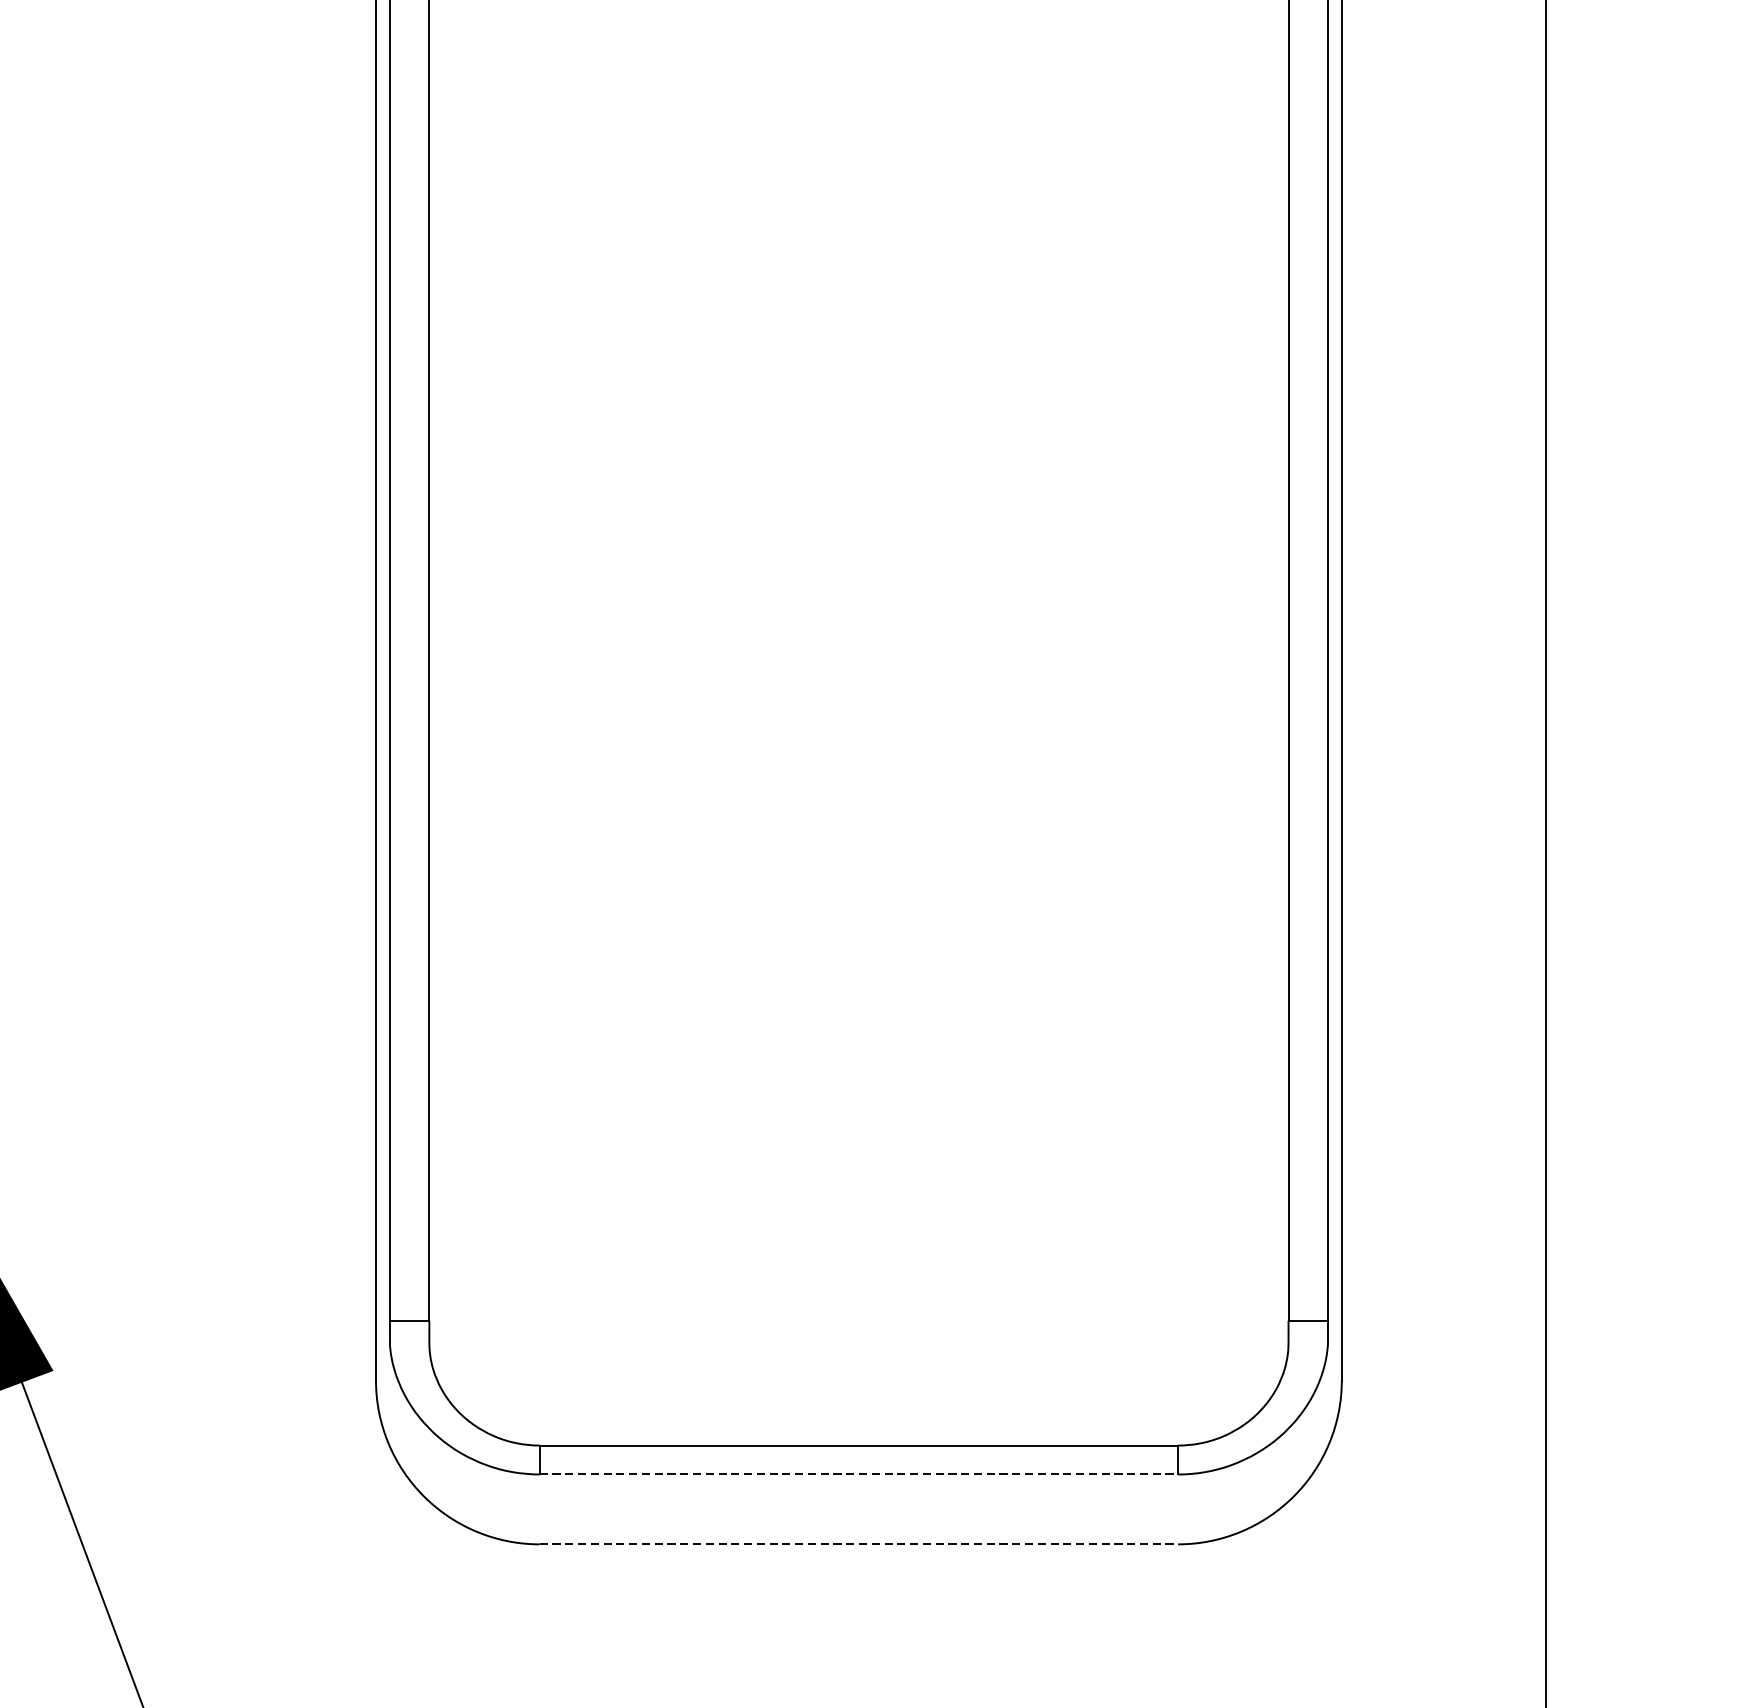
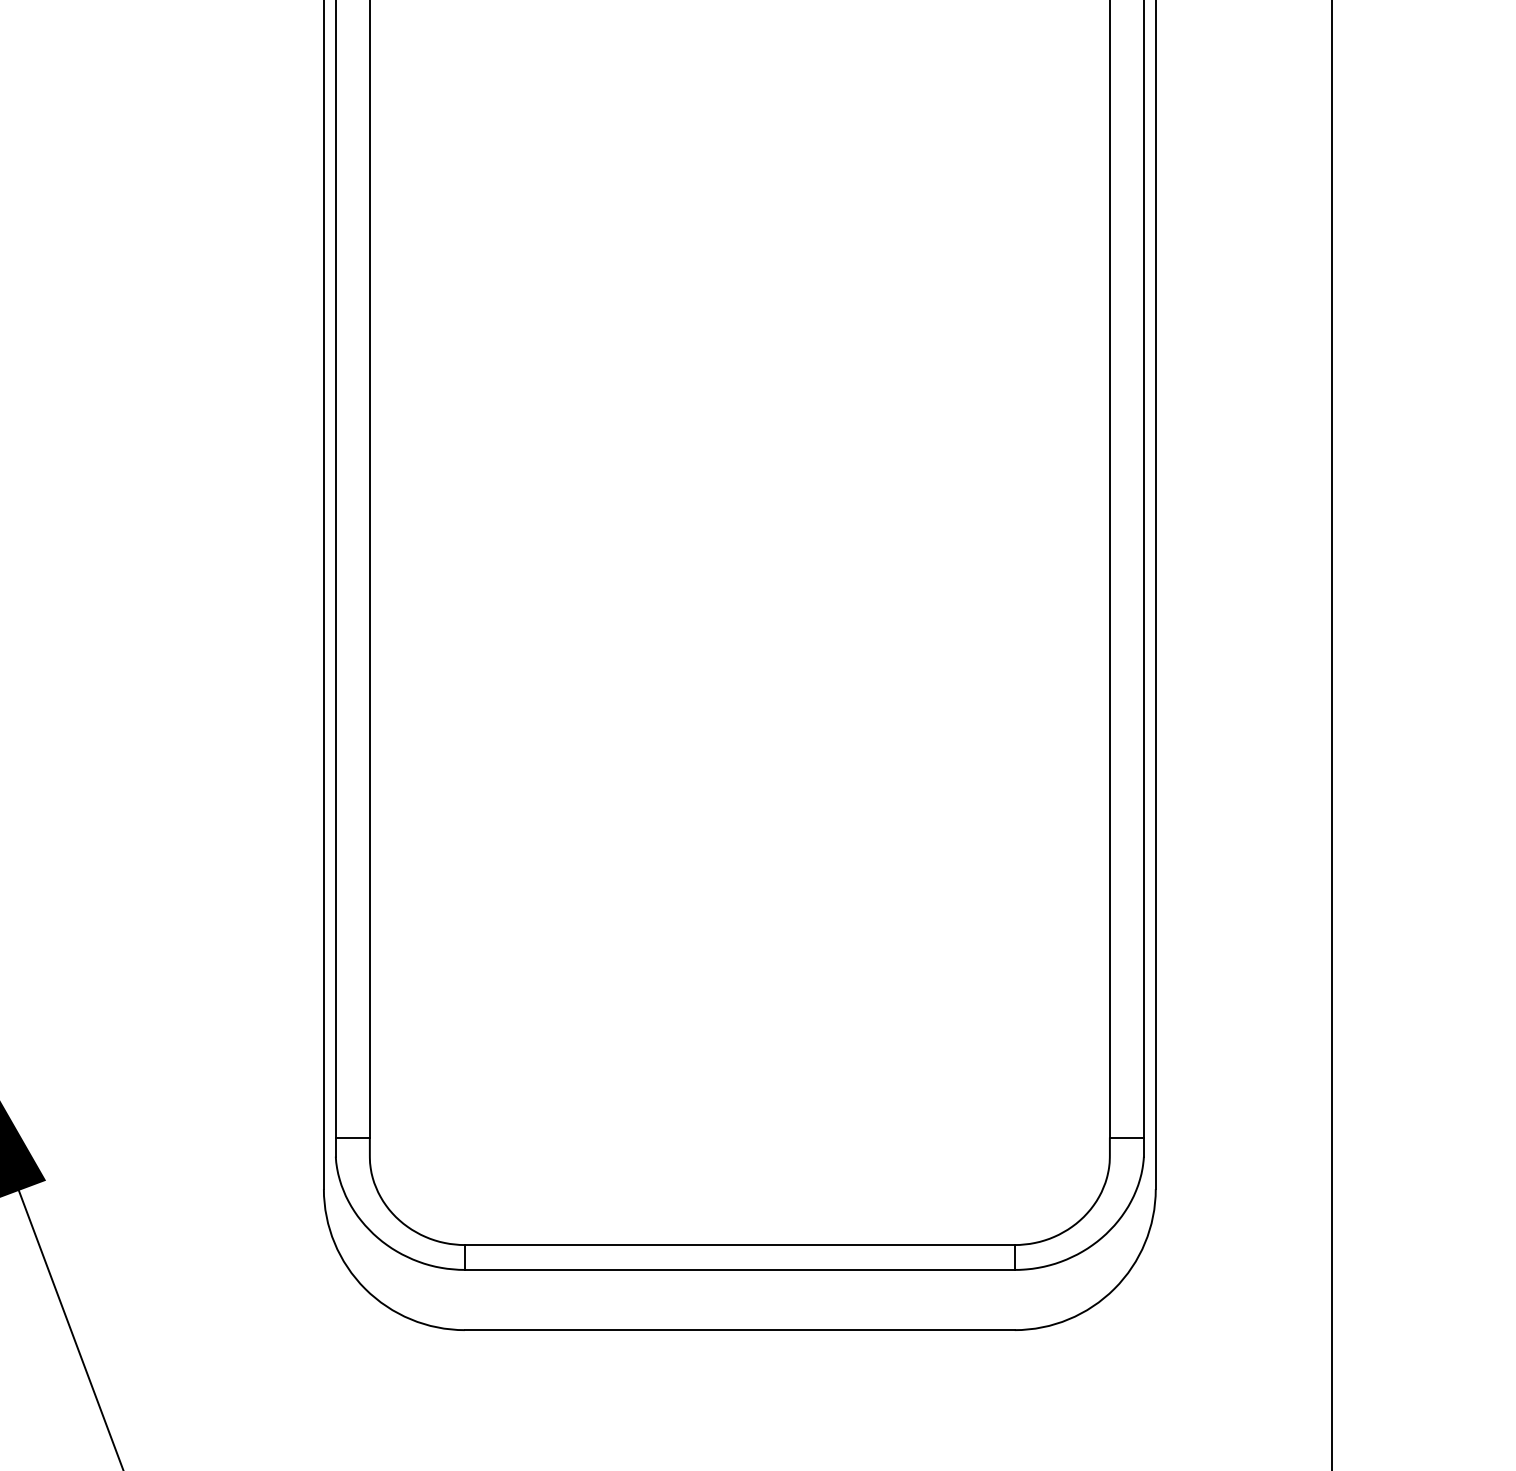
line: (858, 1473) -> (739, 1269), dashed -> solid
line: (858, 1544) -> (739, 1330), dashed -> solid

